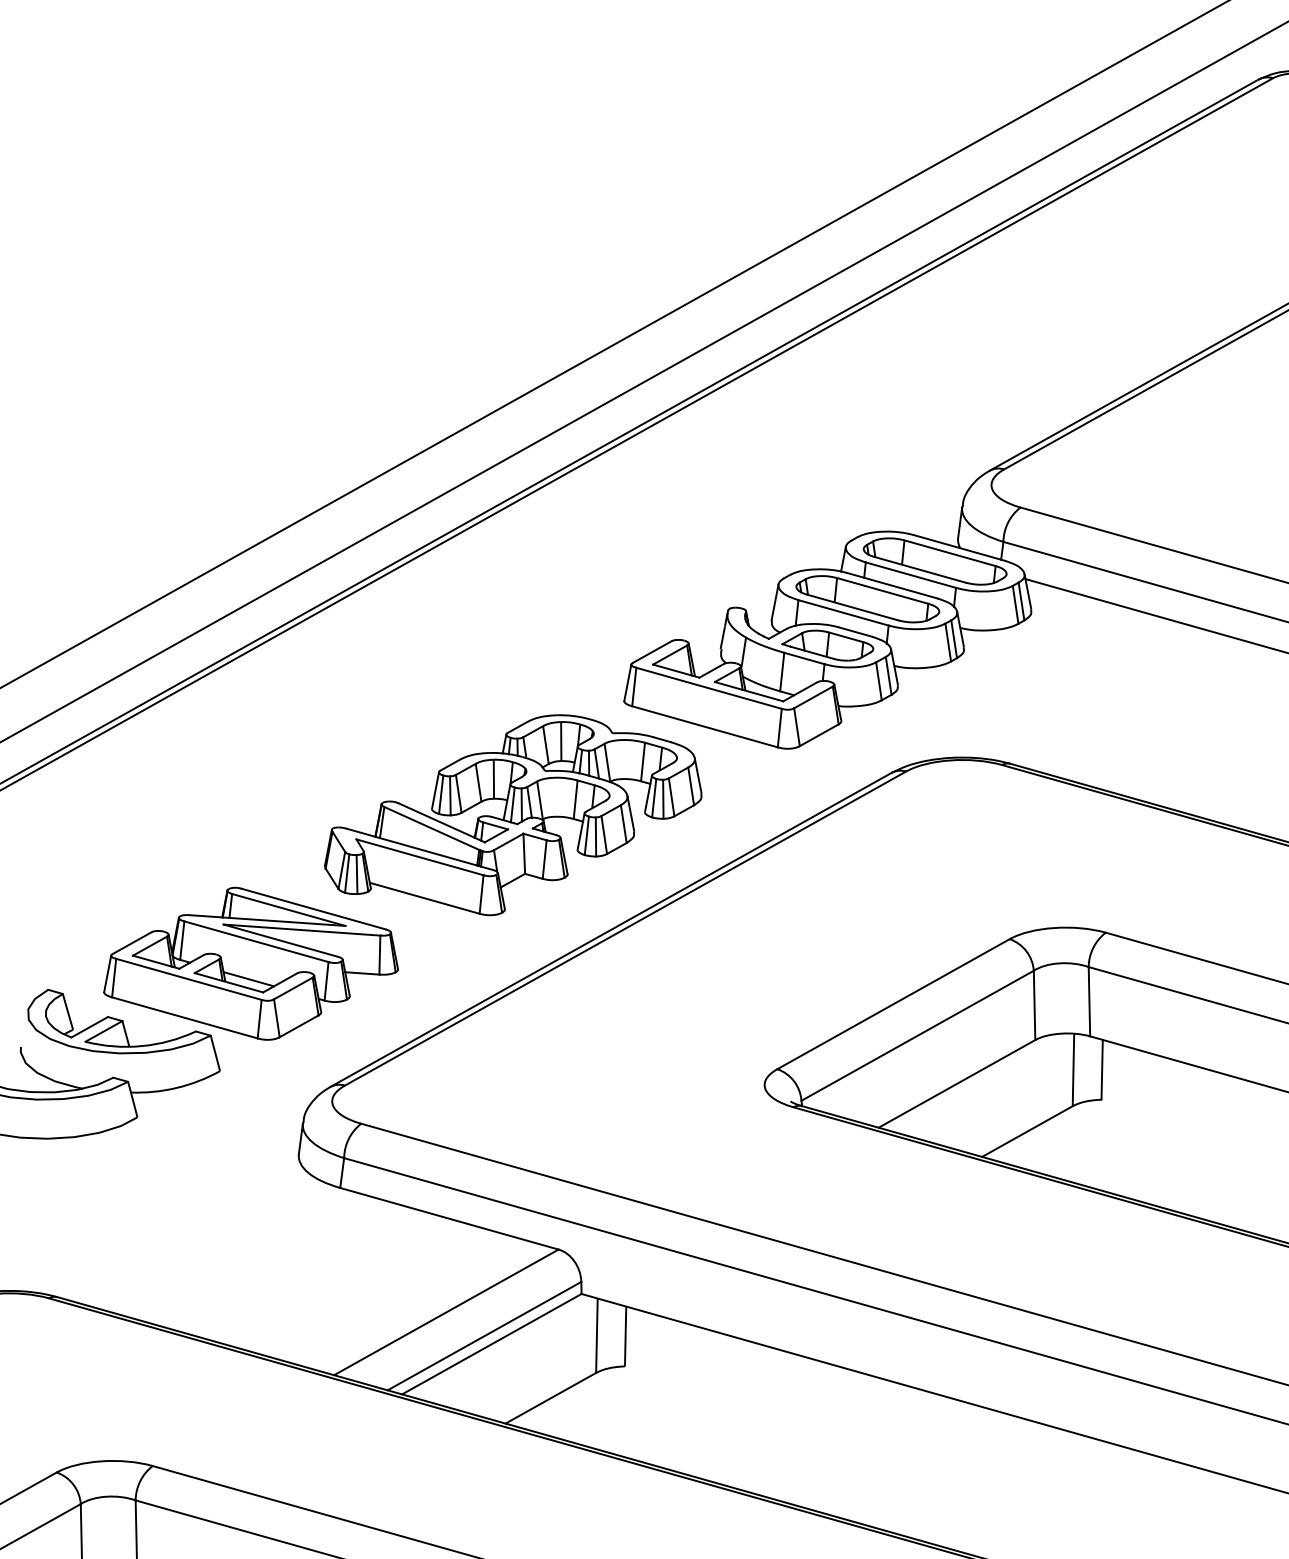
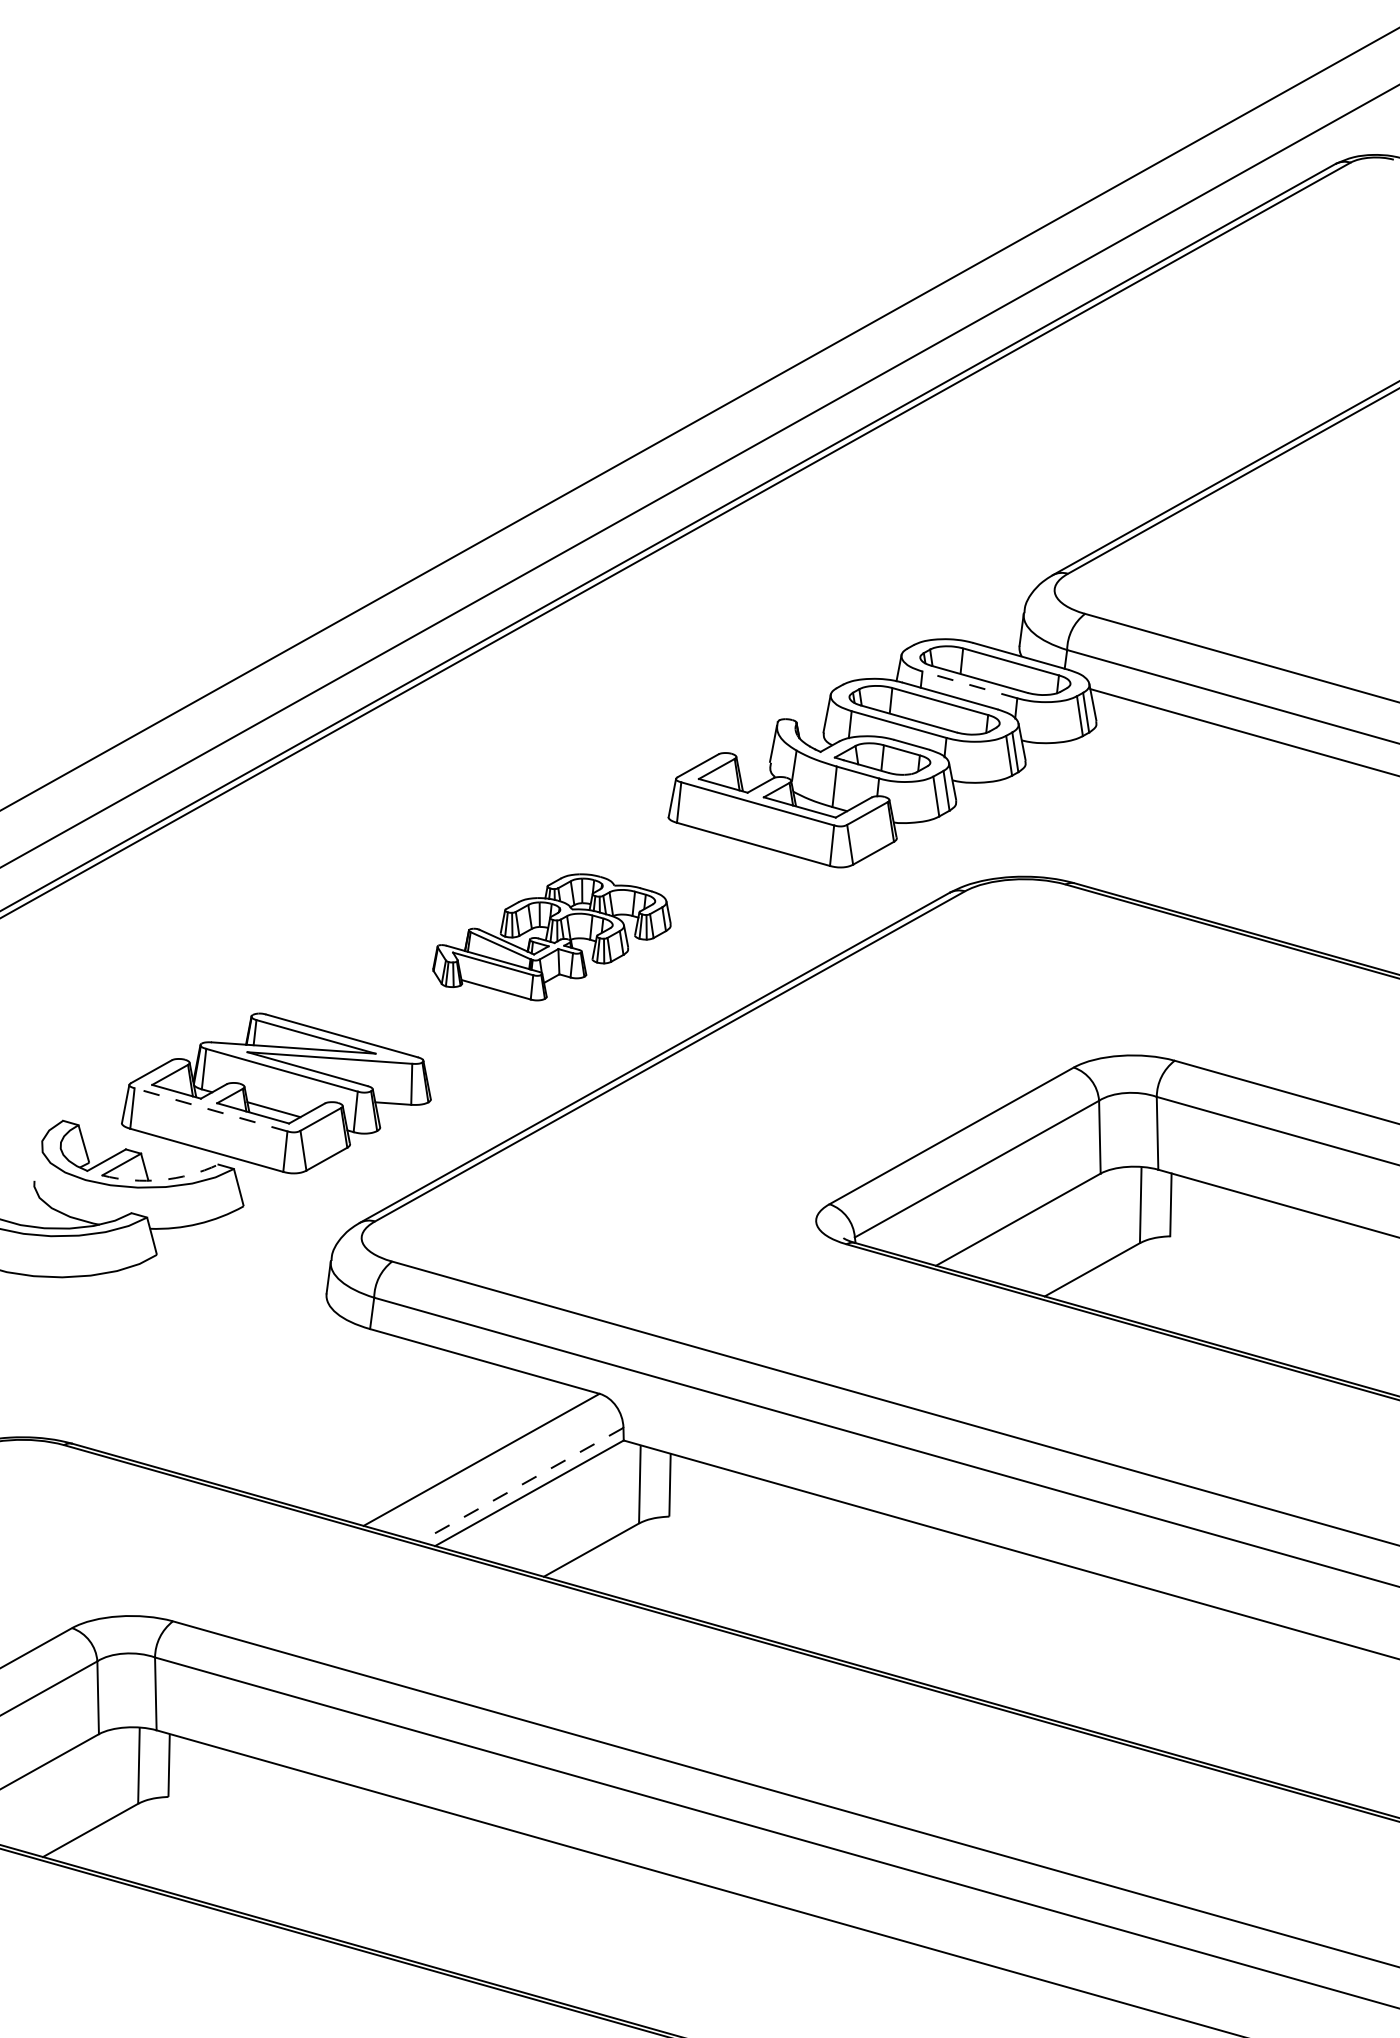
line: (910, 574) -> (969, 684), solid -> dashed
part: (512, 815) -> (551, 937), size x0.6
line: (188, 979) -> (210, 1109), solid -> dashed
arc: (141, 1046) -> (161, 1180), solid -> dashed
line: (484, 1335) -> (521, 1484), solid -> dashed

